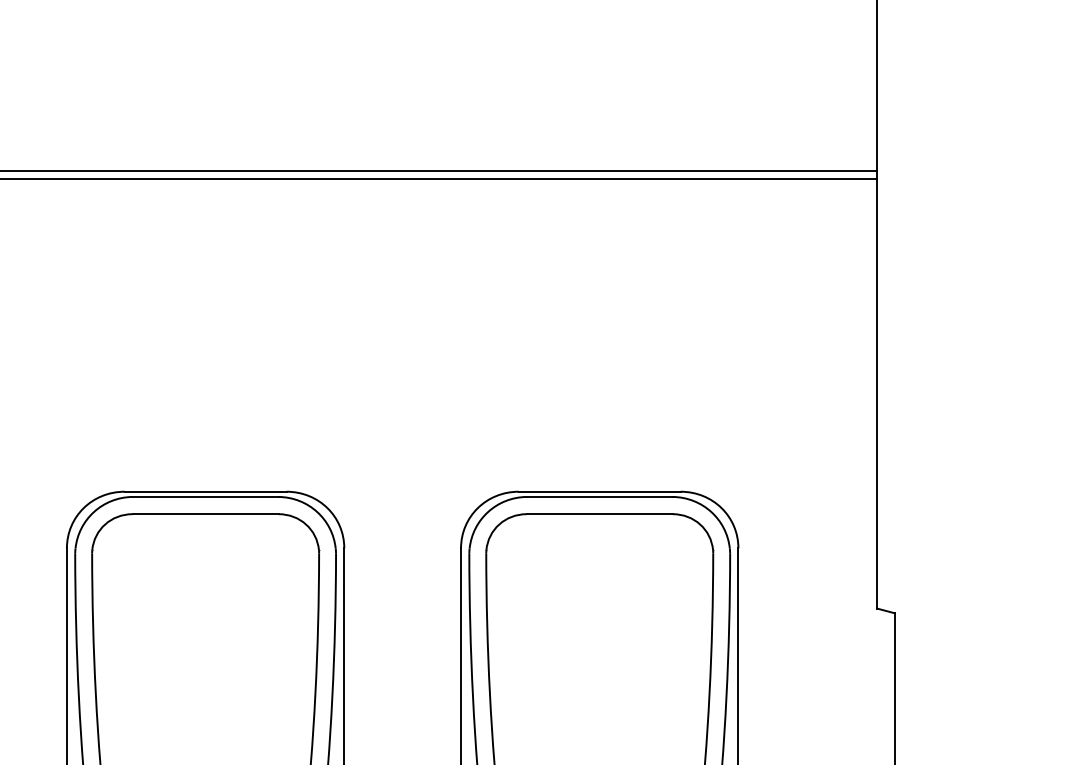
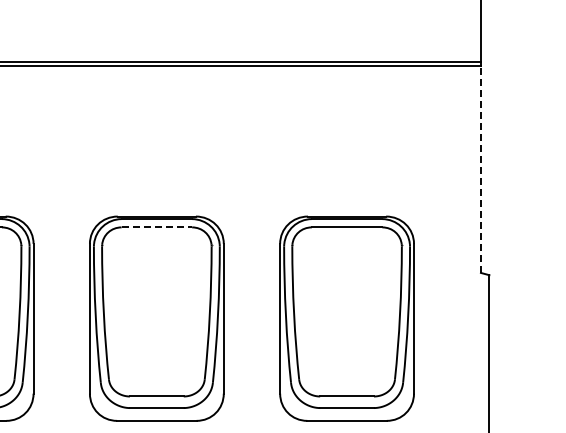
line: (876, 394) -> (480, 169), solid -> dashed
line: (206, 514) -> (157, 227), solid -> dashed

